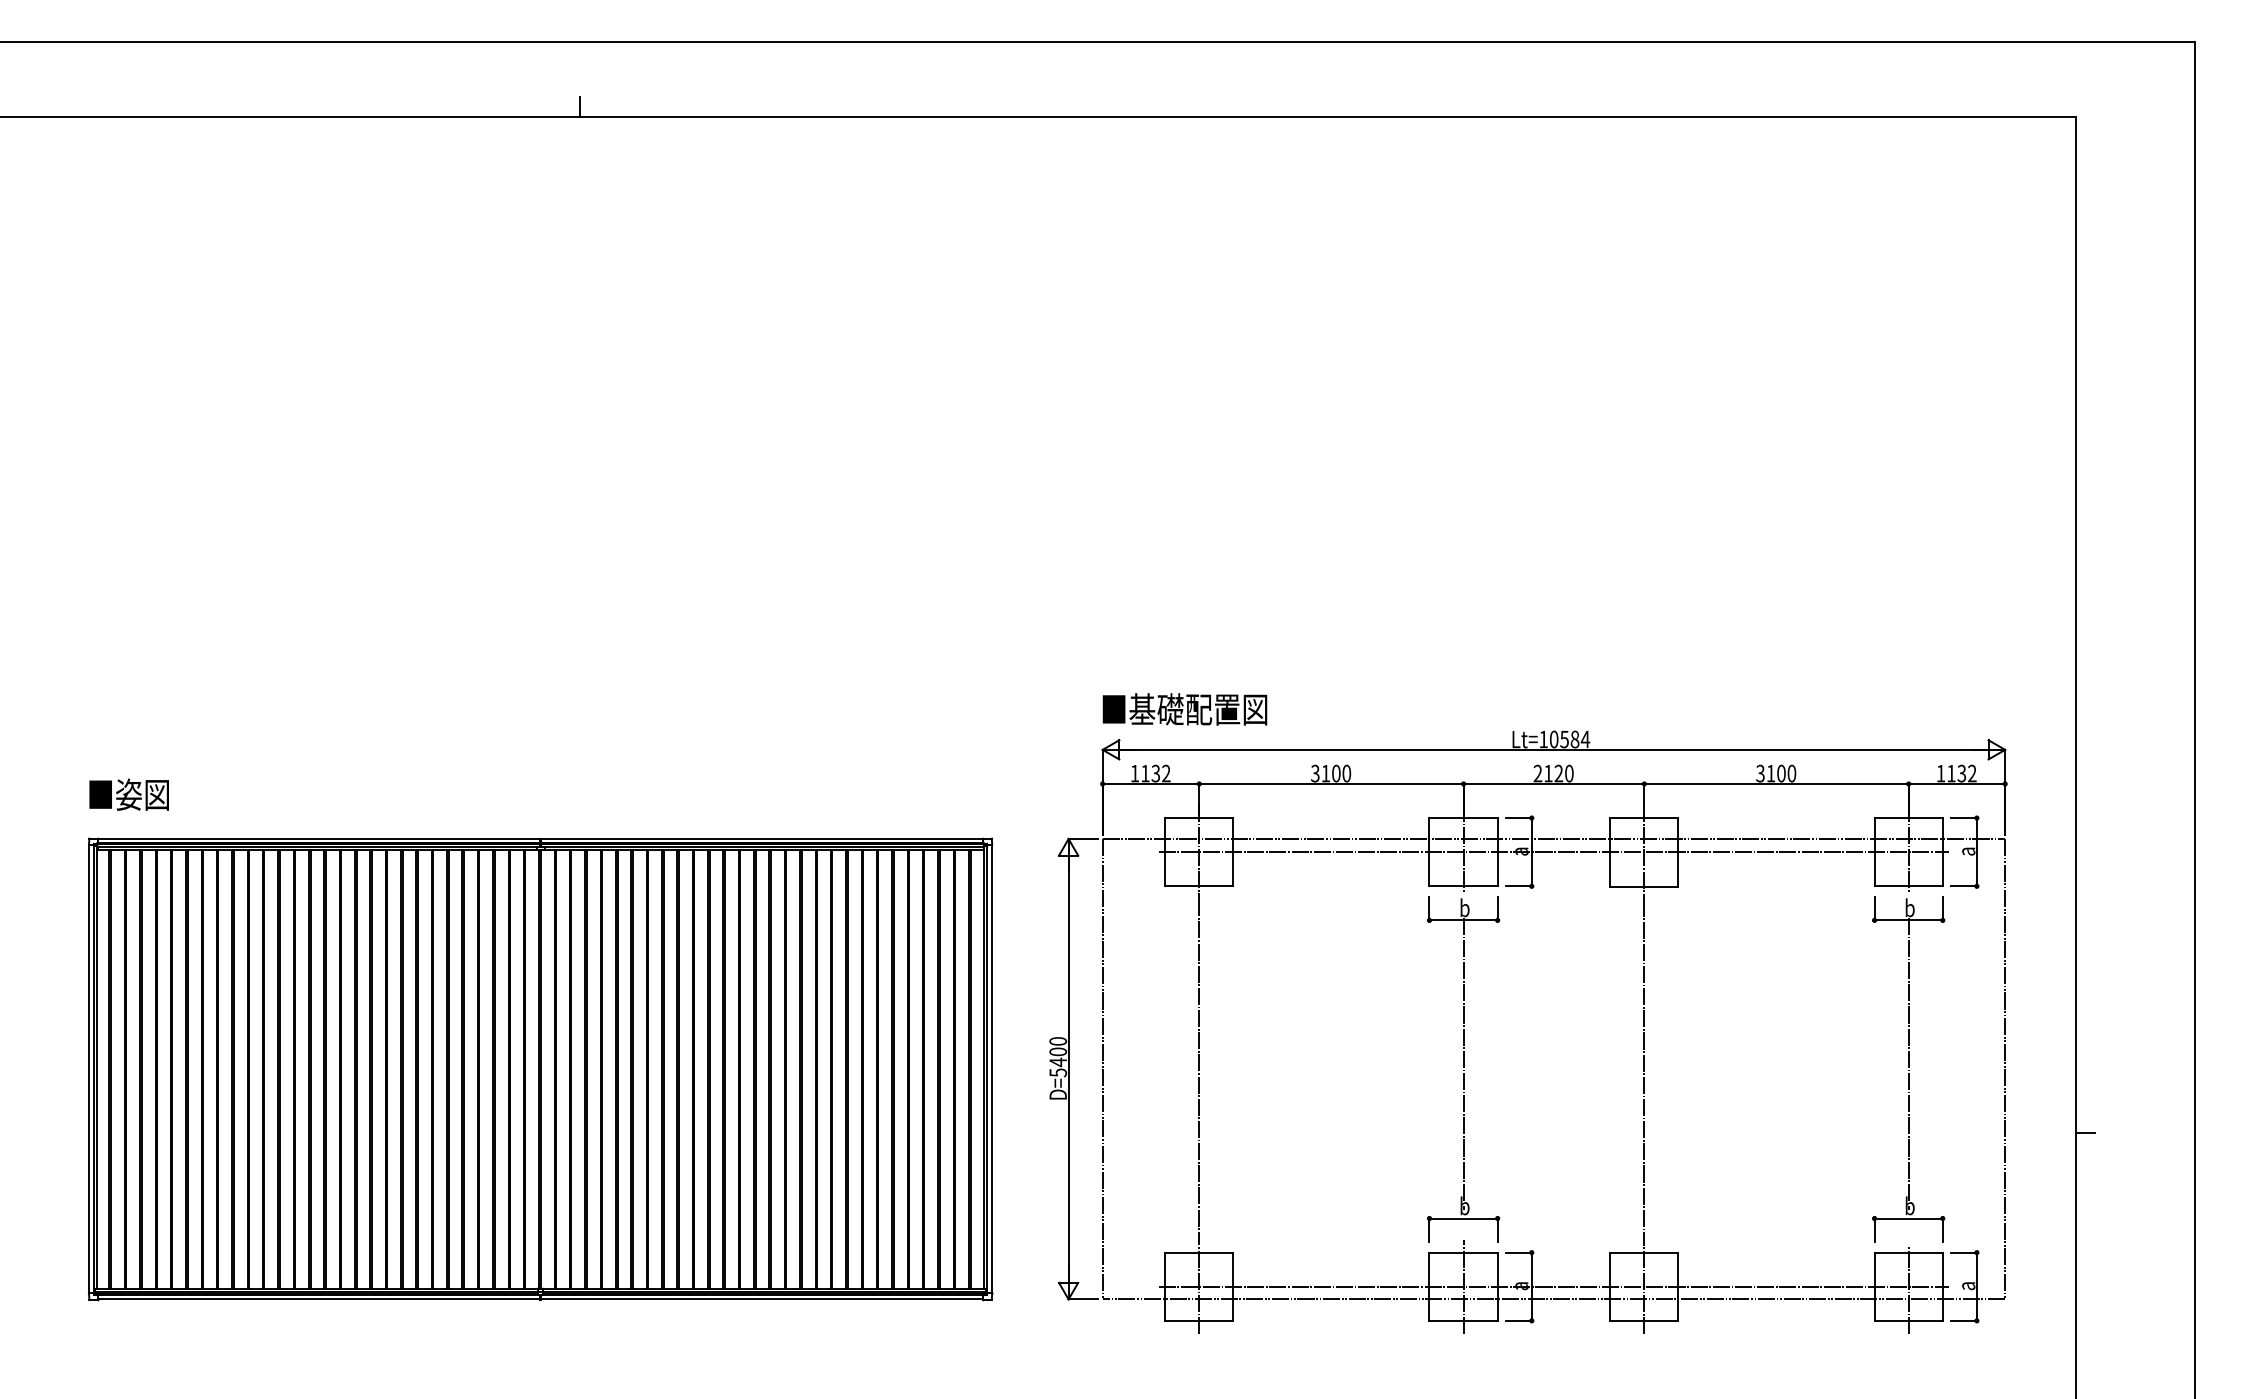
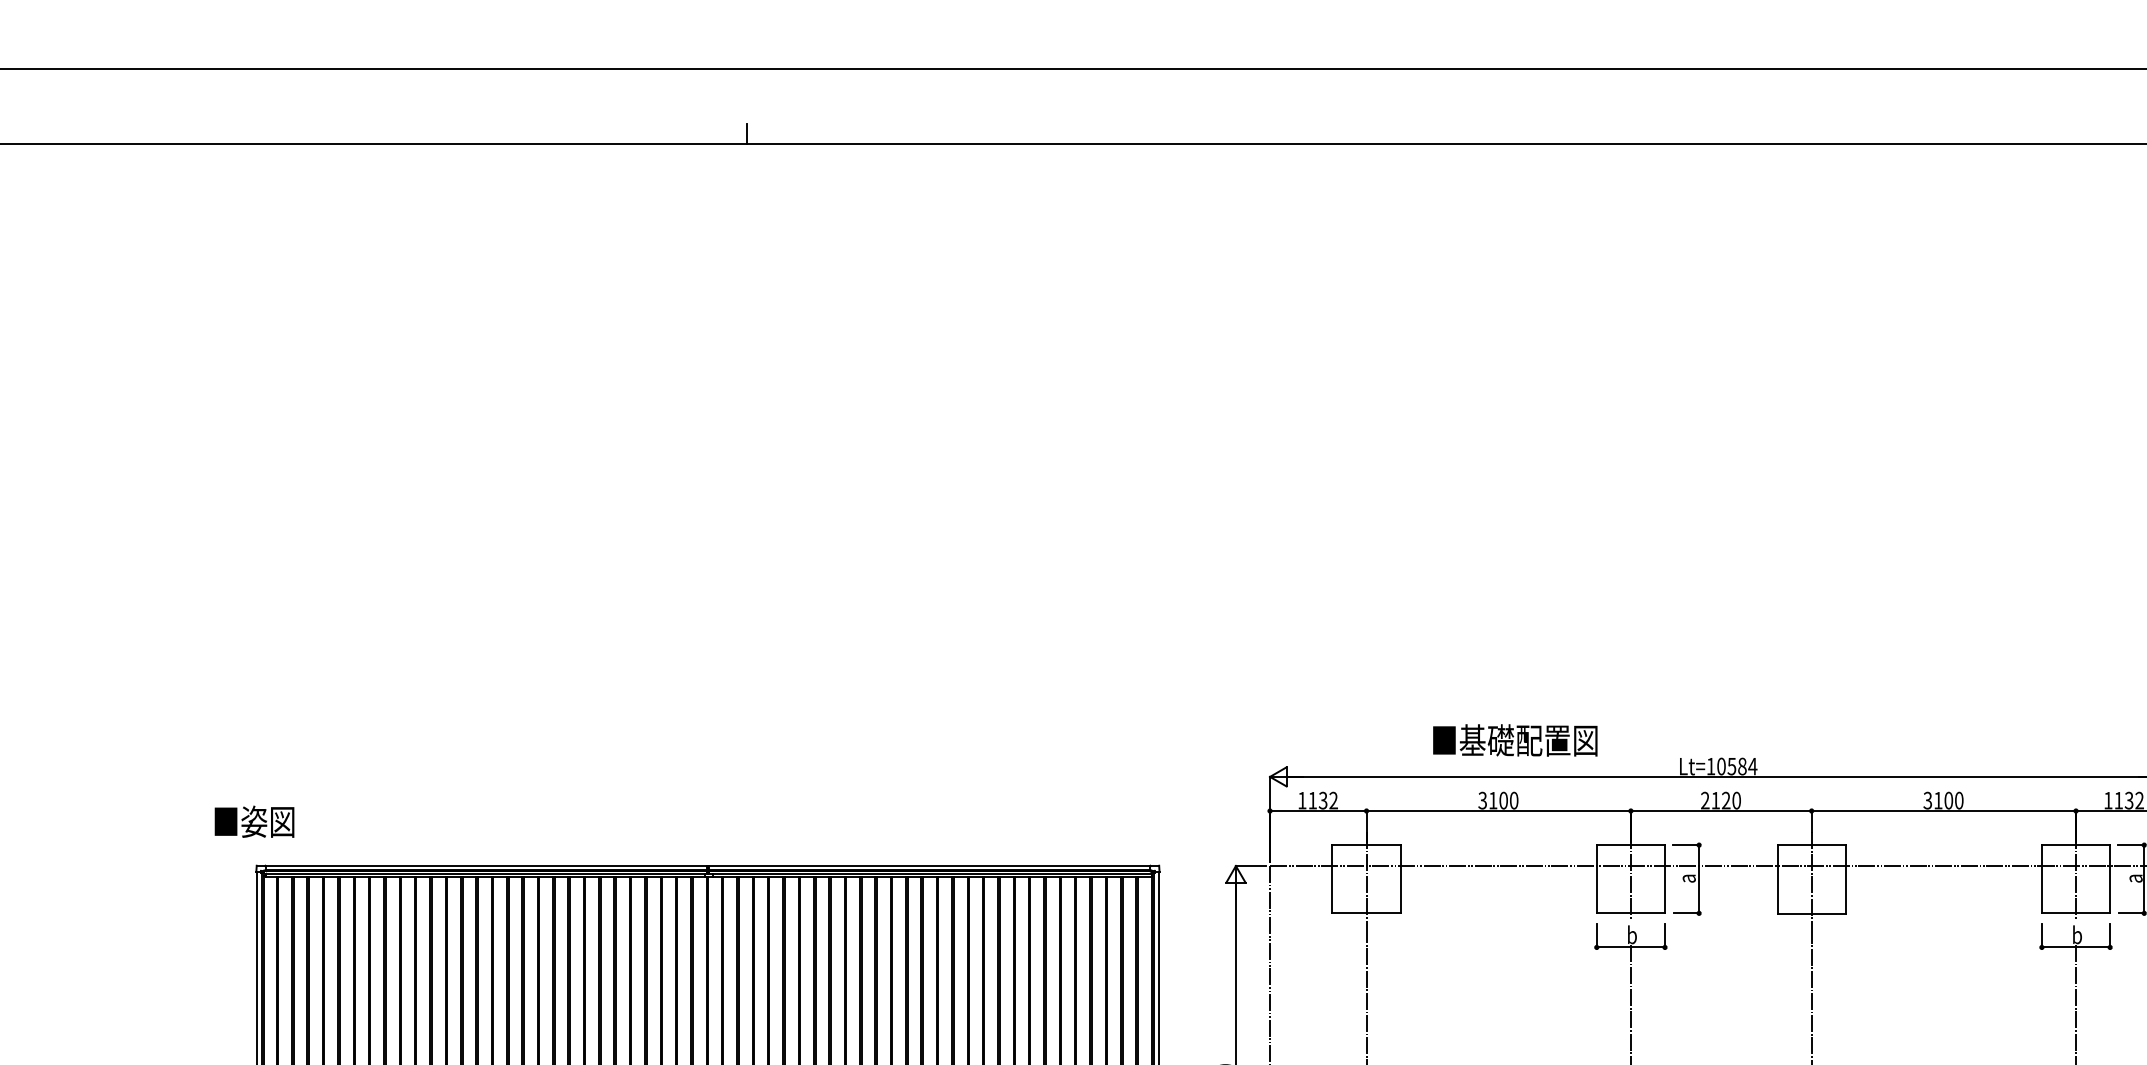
text: (1184, 709) -> (1514, 740), moved
text: (128, 794) -> (253, 821), moved
line: (1553, 852) -> (1720, 879), removed

